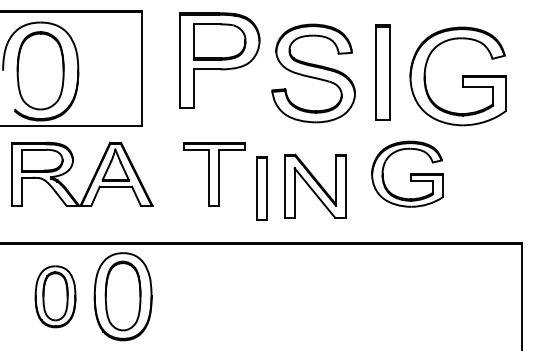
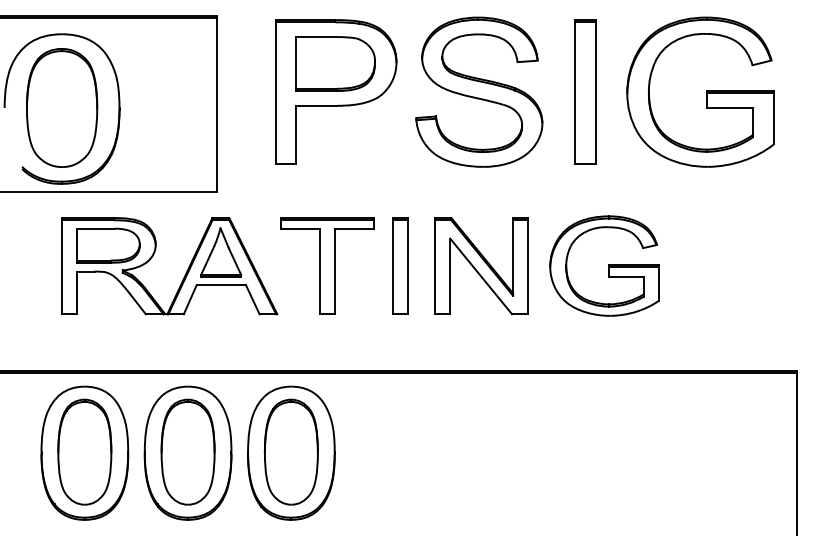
part: (382, 72) -> (584, 92), moved
part: (313, 73) -> (479, 92), moved
part: (457, 76) -> (699, 92), moved
part: (407, 173) -> (604, 264), moved
part: (92, 177) -> (185, 271), moved
part: (315, 185) -> (482, 264), moved
part: (261, 188) -> (399, 266), moved
part: (55, 296) -> (84, 452), size x1.43
part: (190, 296) -> (291, 452), added

